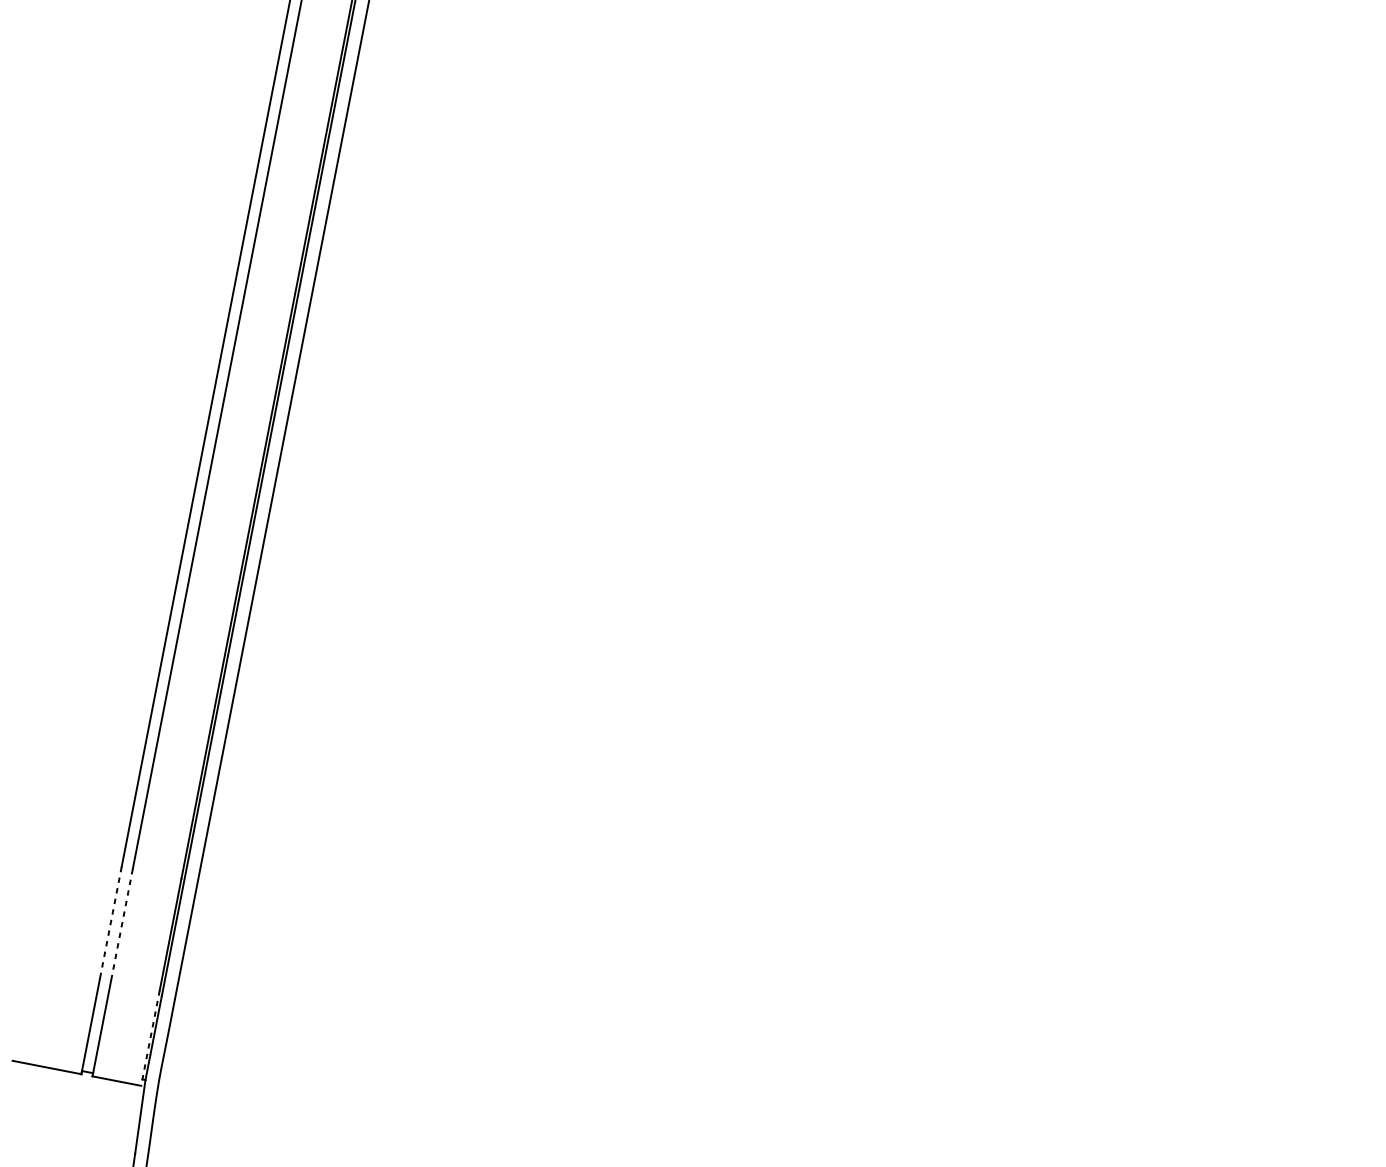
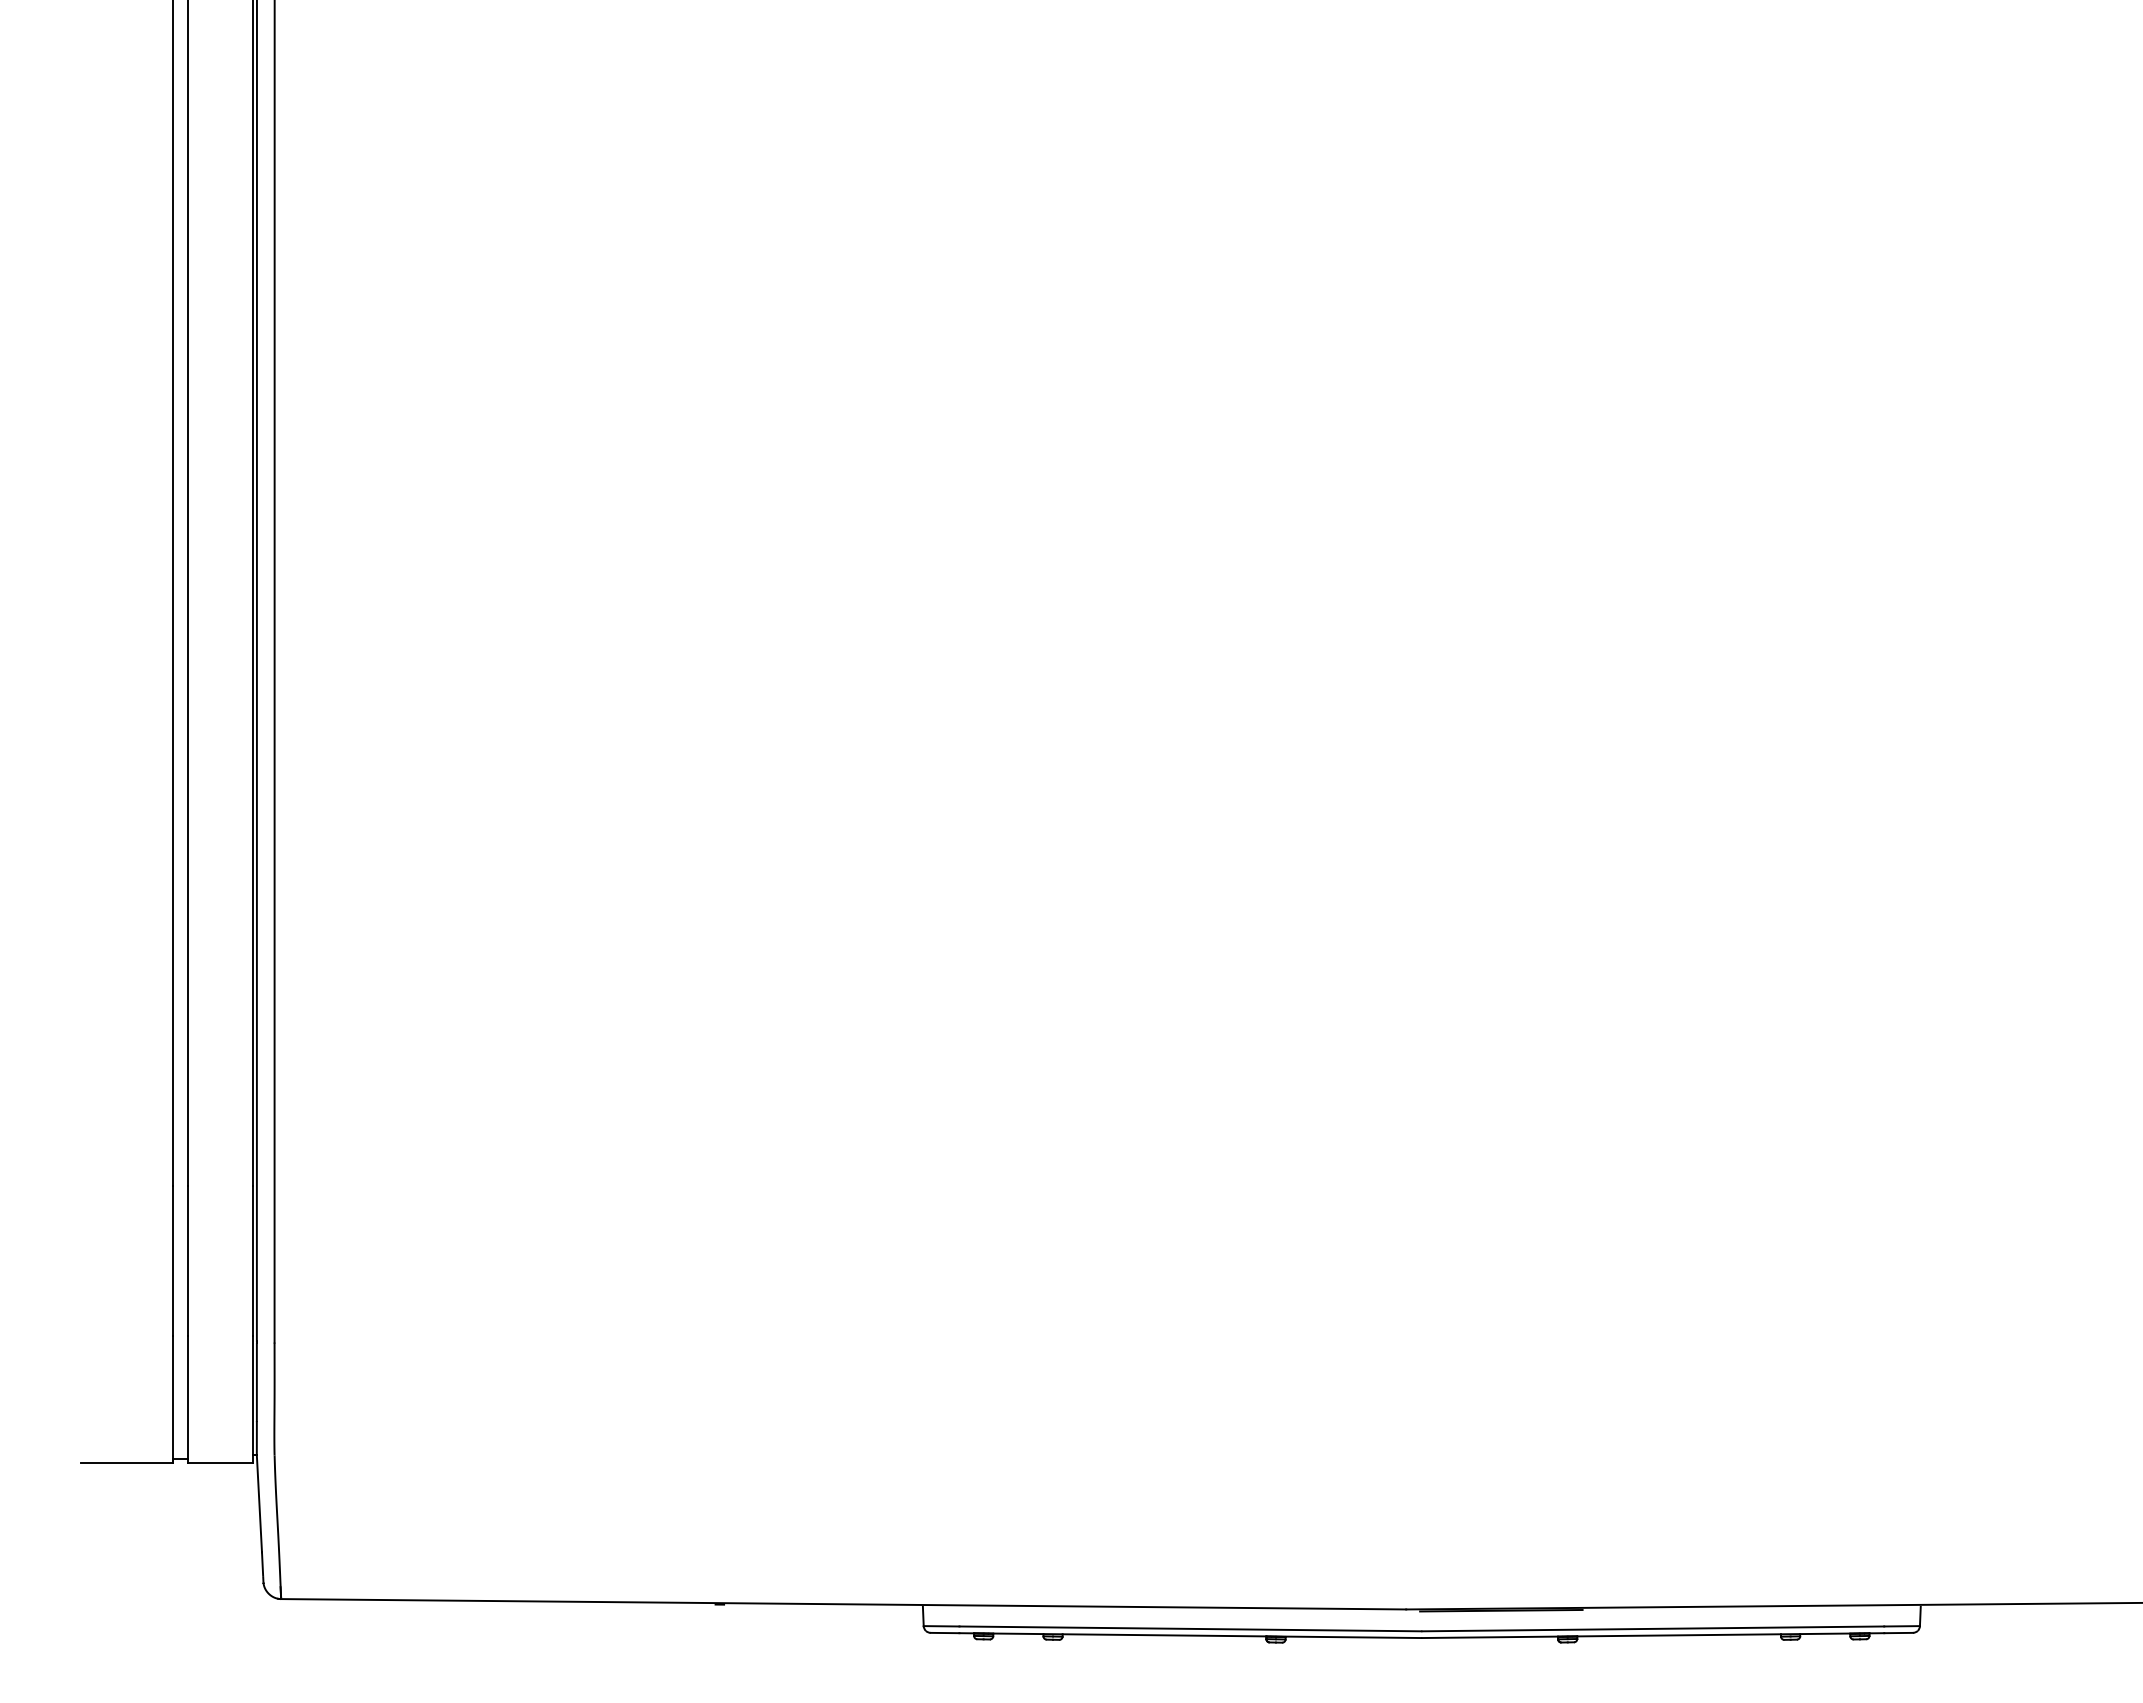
line: (110, 922) -> (172, 1260), dashed -> solid
line: (121, 924) -> (187, 1260), dashed -> solid
line: (150, 1037) -> (252, 1399), dashed -> solid

